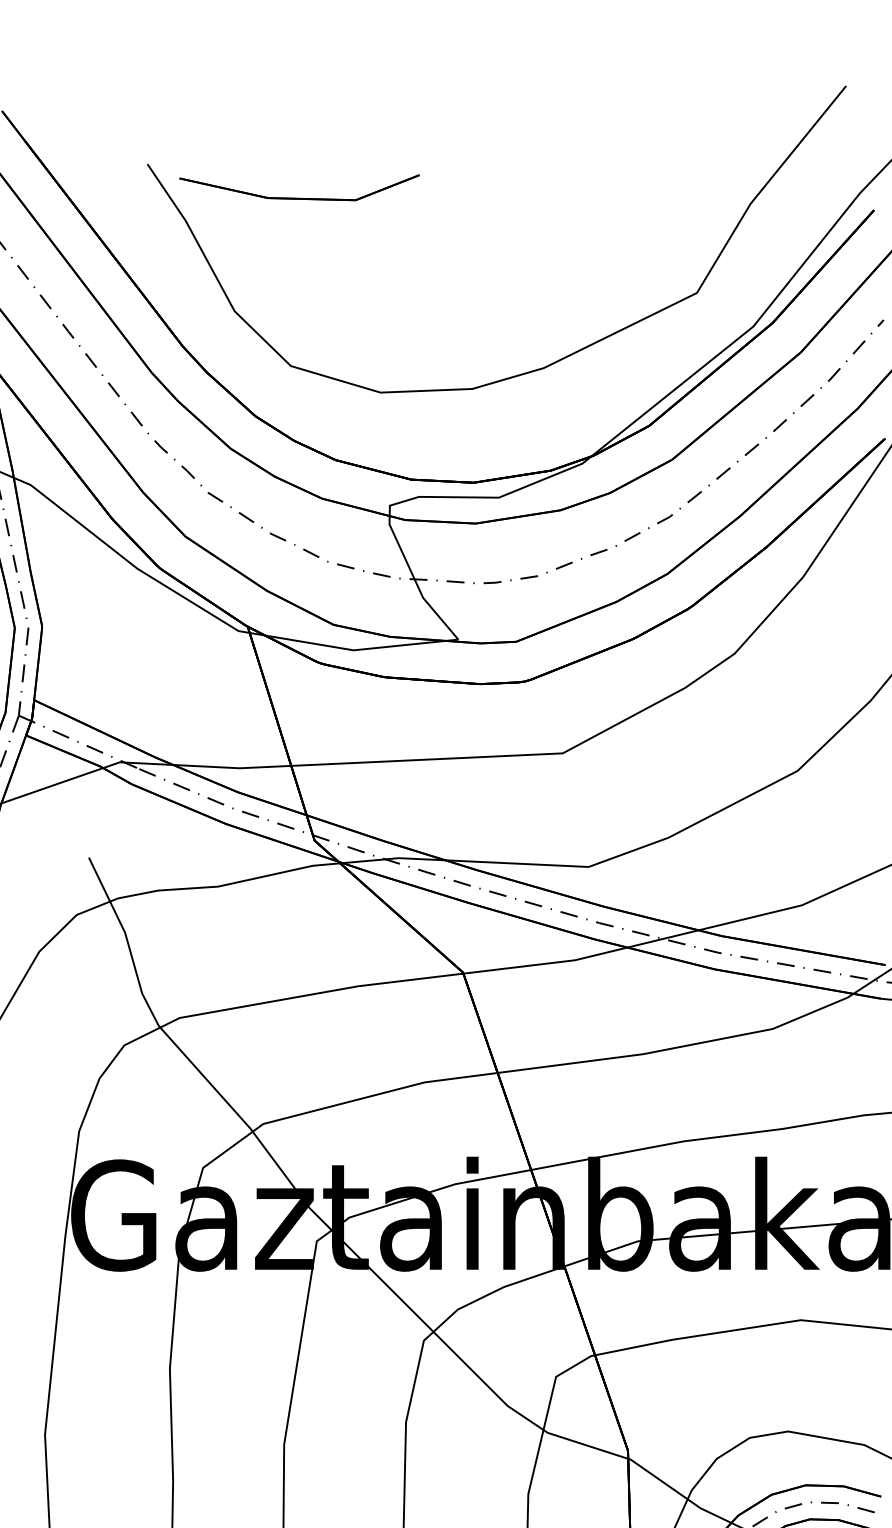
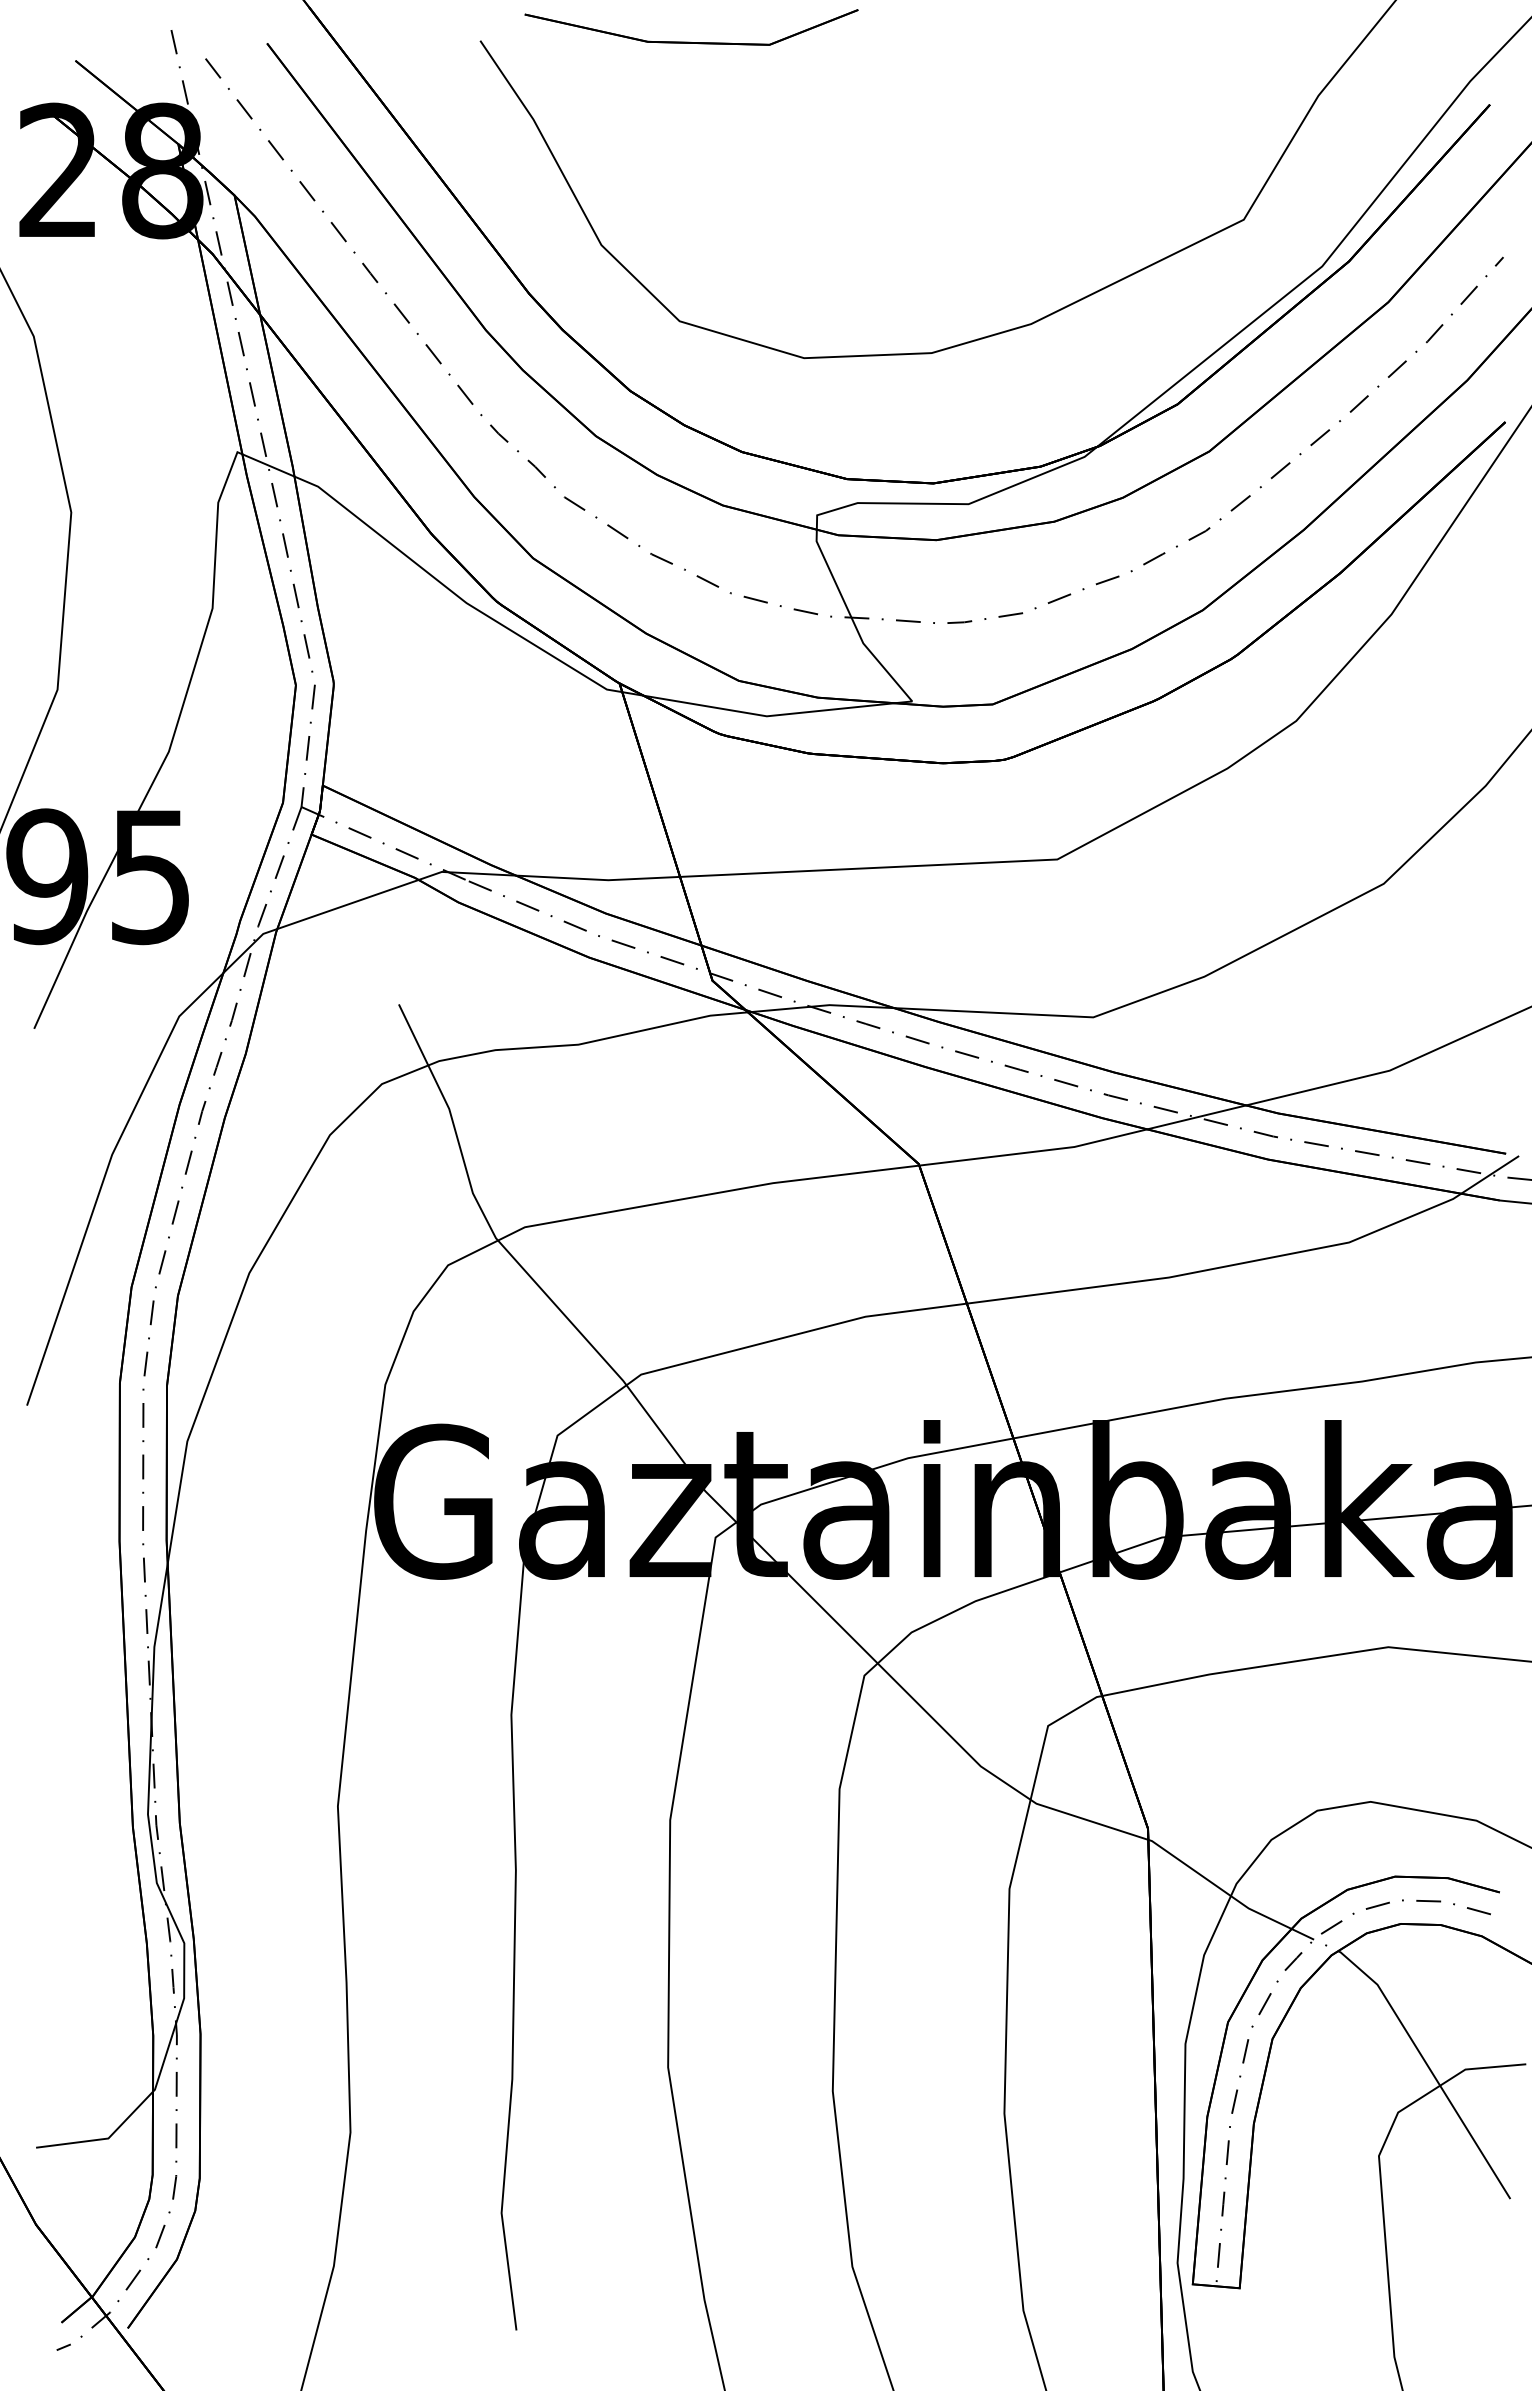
part: (298, 197) -> (690, 41), moved

